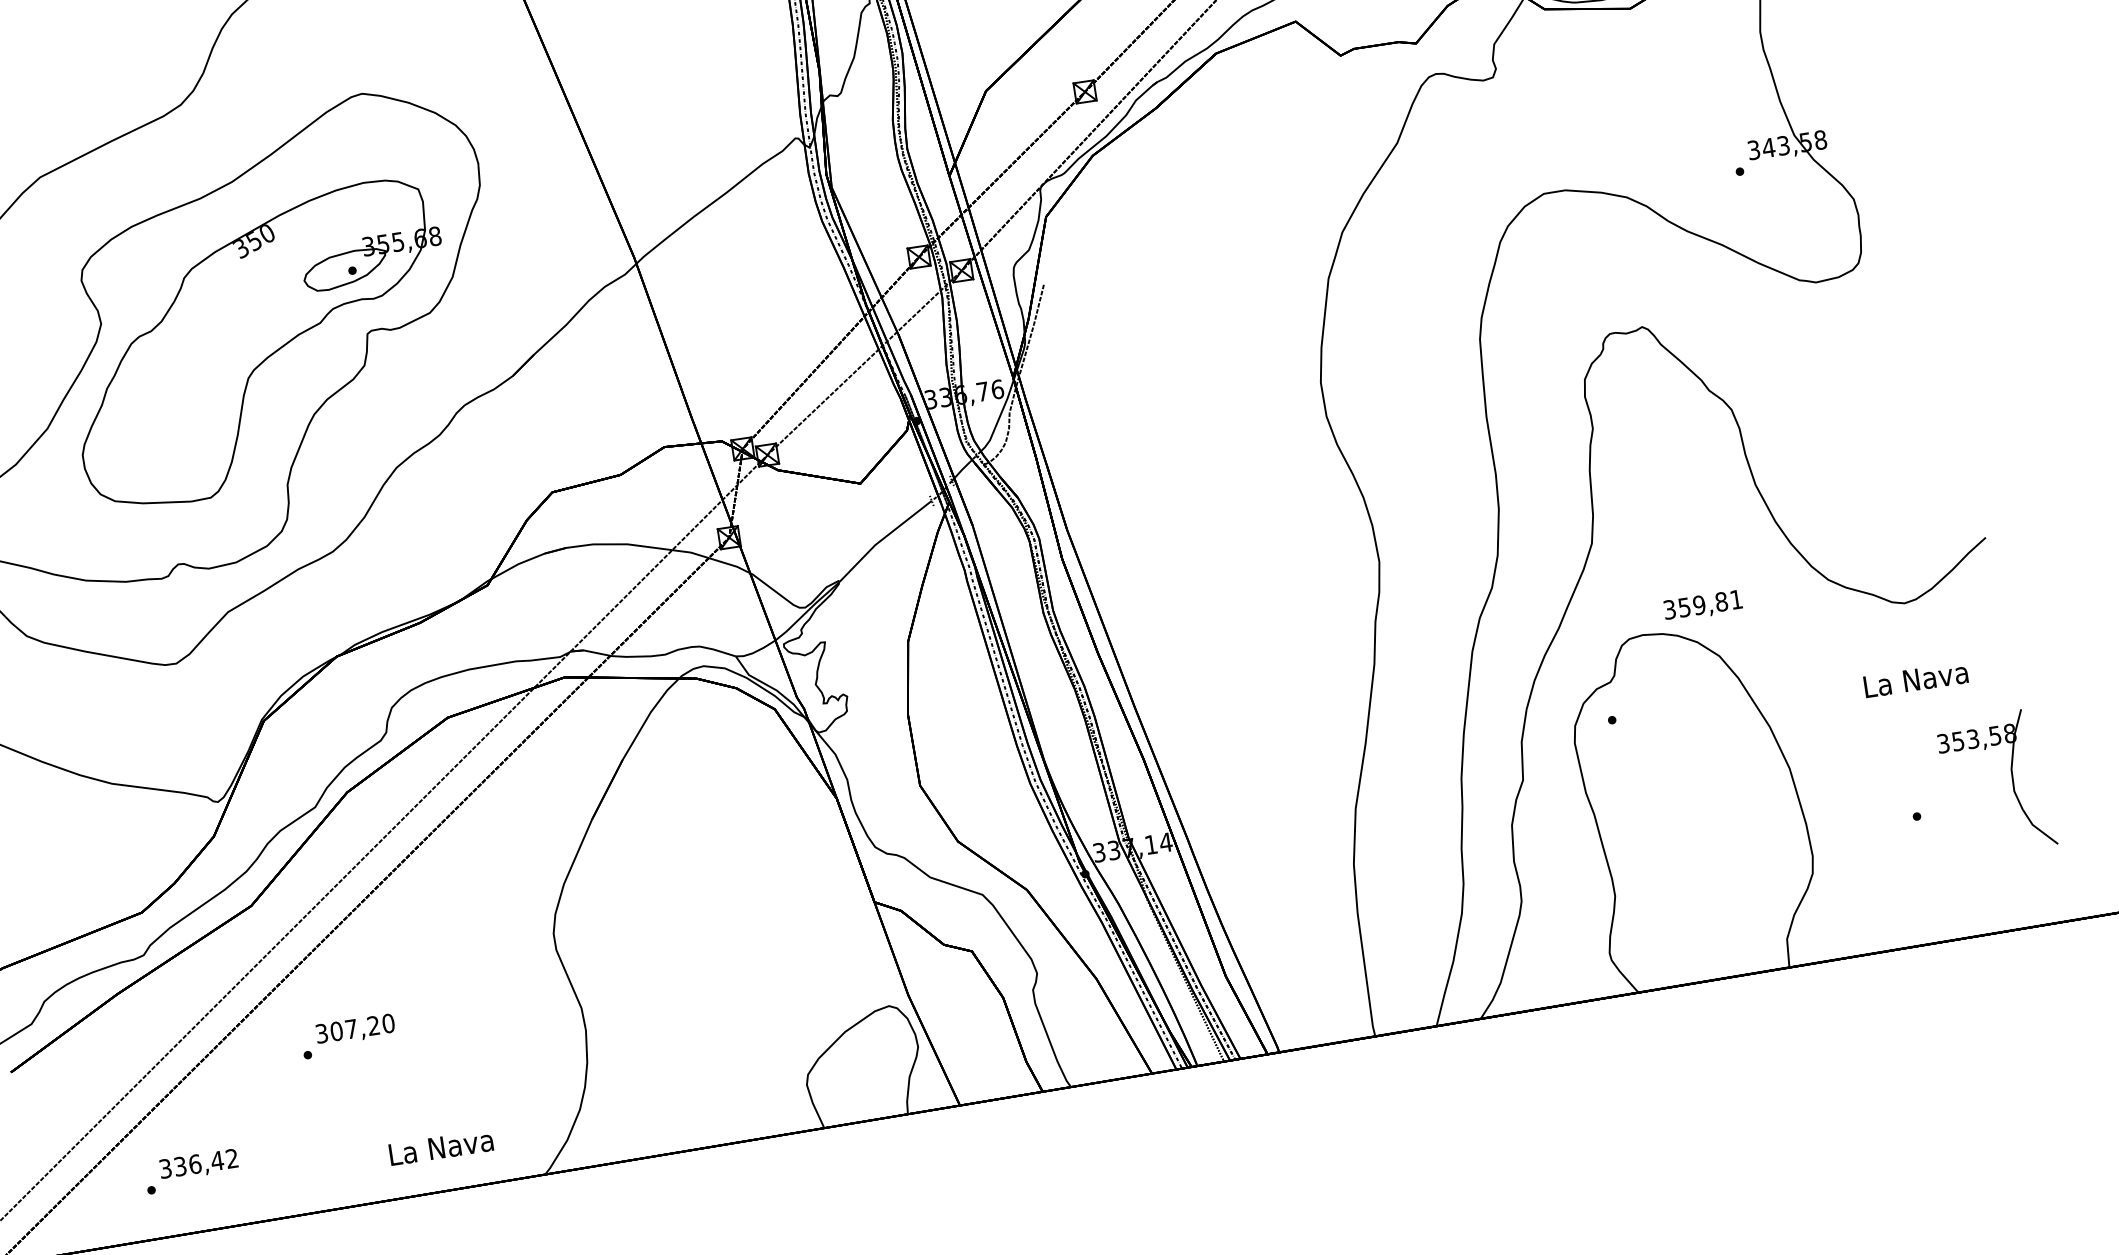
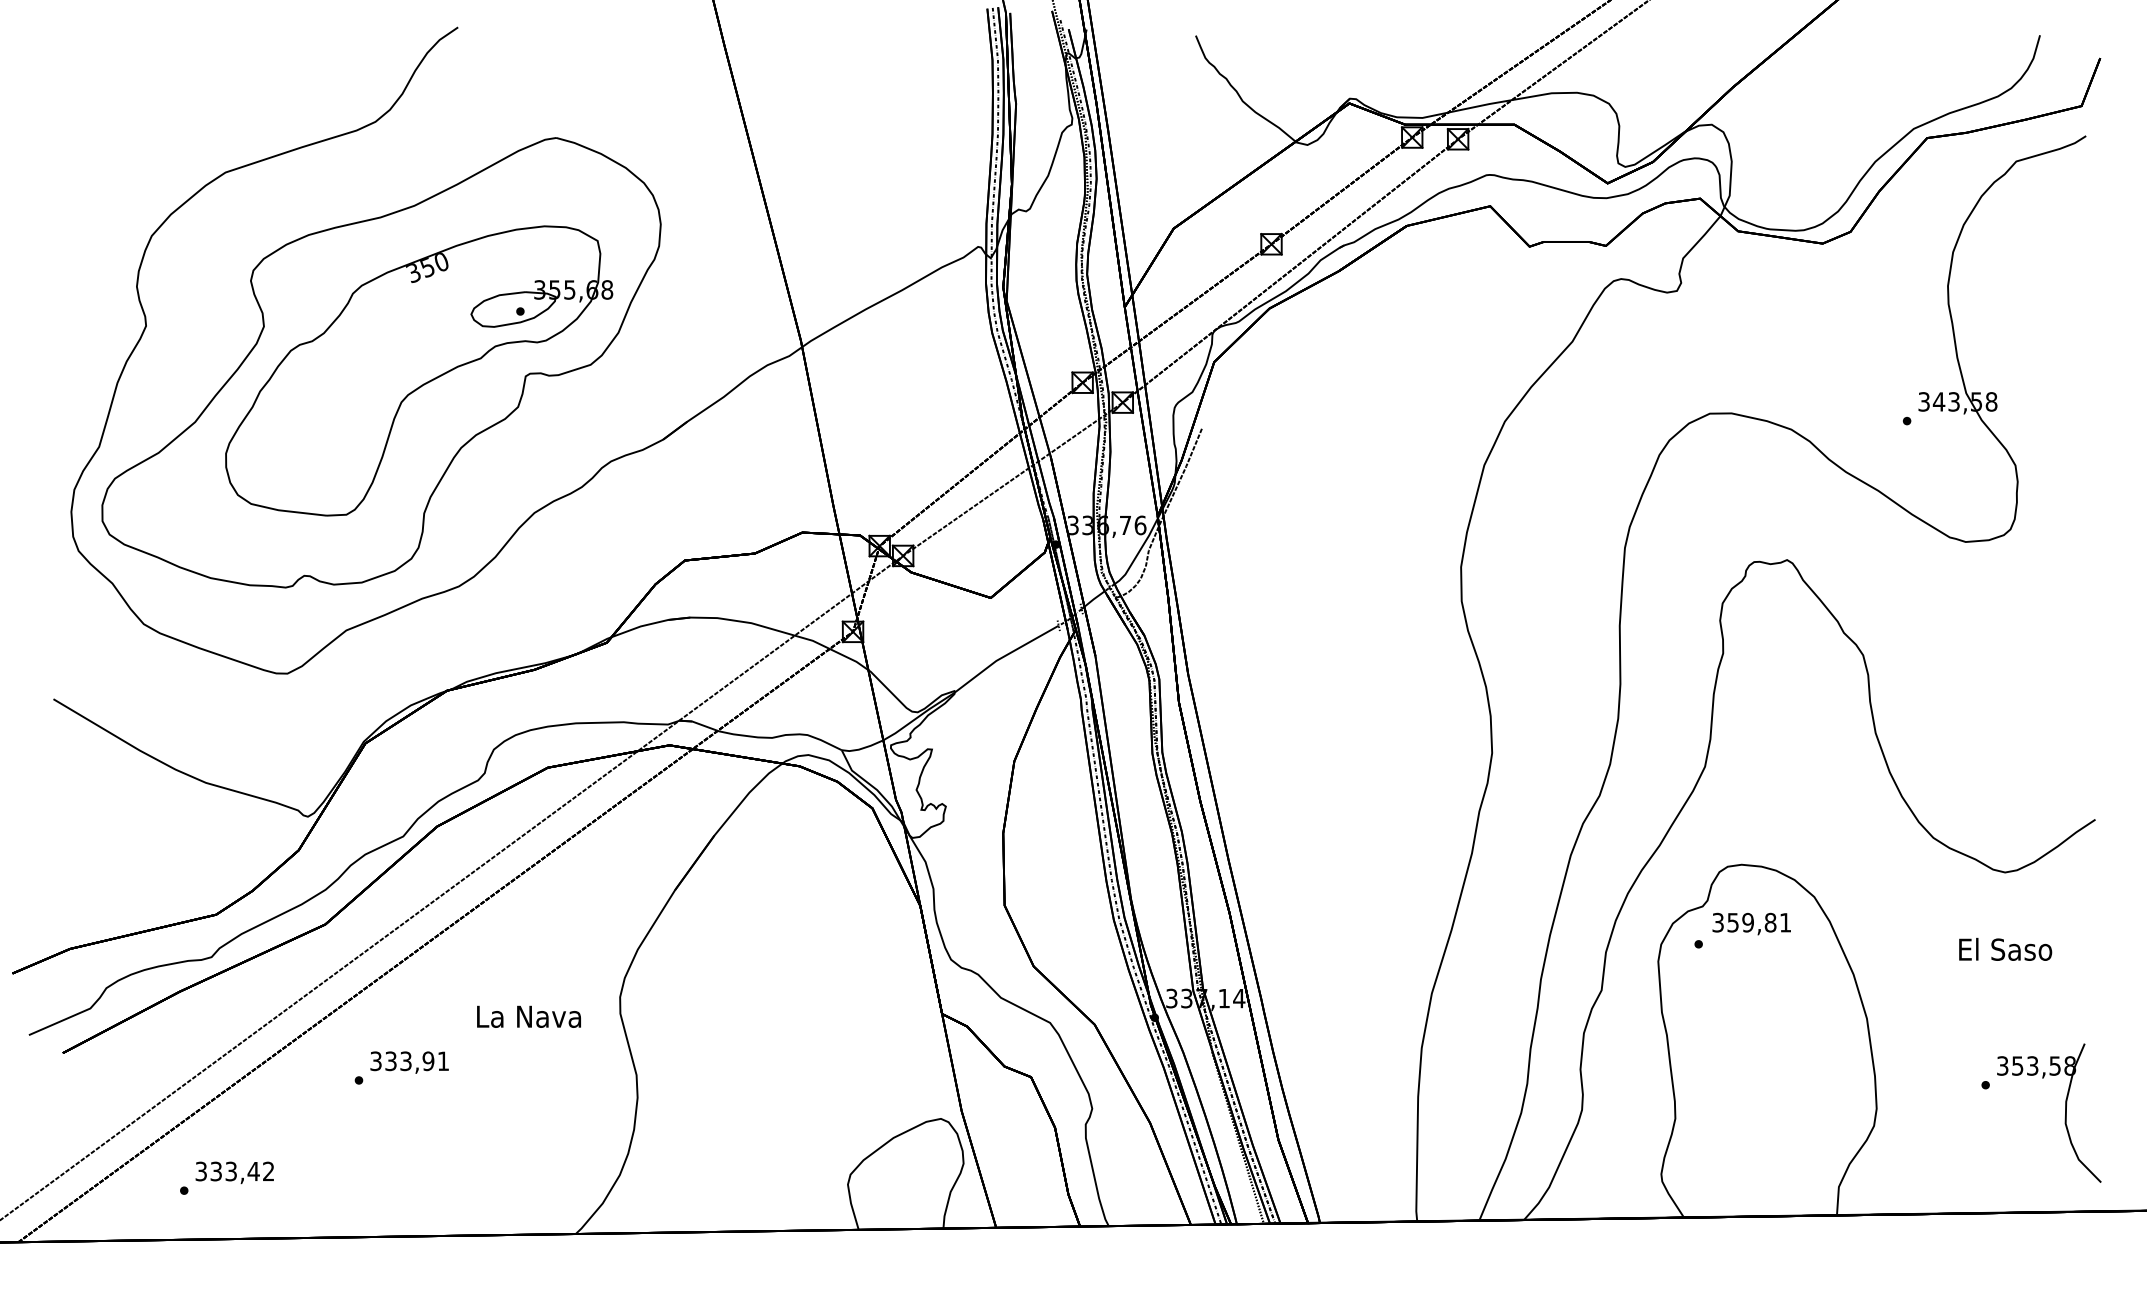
text: (1702, 605) -> (1751, 923), moved
text: (1916, 678) -> (2005, 948), La Nava -> El Saso
part: (2012, 780) -> (2065, 1112), moved
text: (362, 1027) -> (417, 1061), 307,20 -> 333,91
text: (440, 1147) -> (528, 1016), moved
text: (195, 1164) -> (231, 1171), 336,42 -> 333,42

